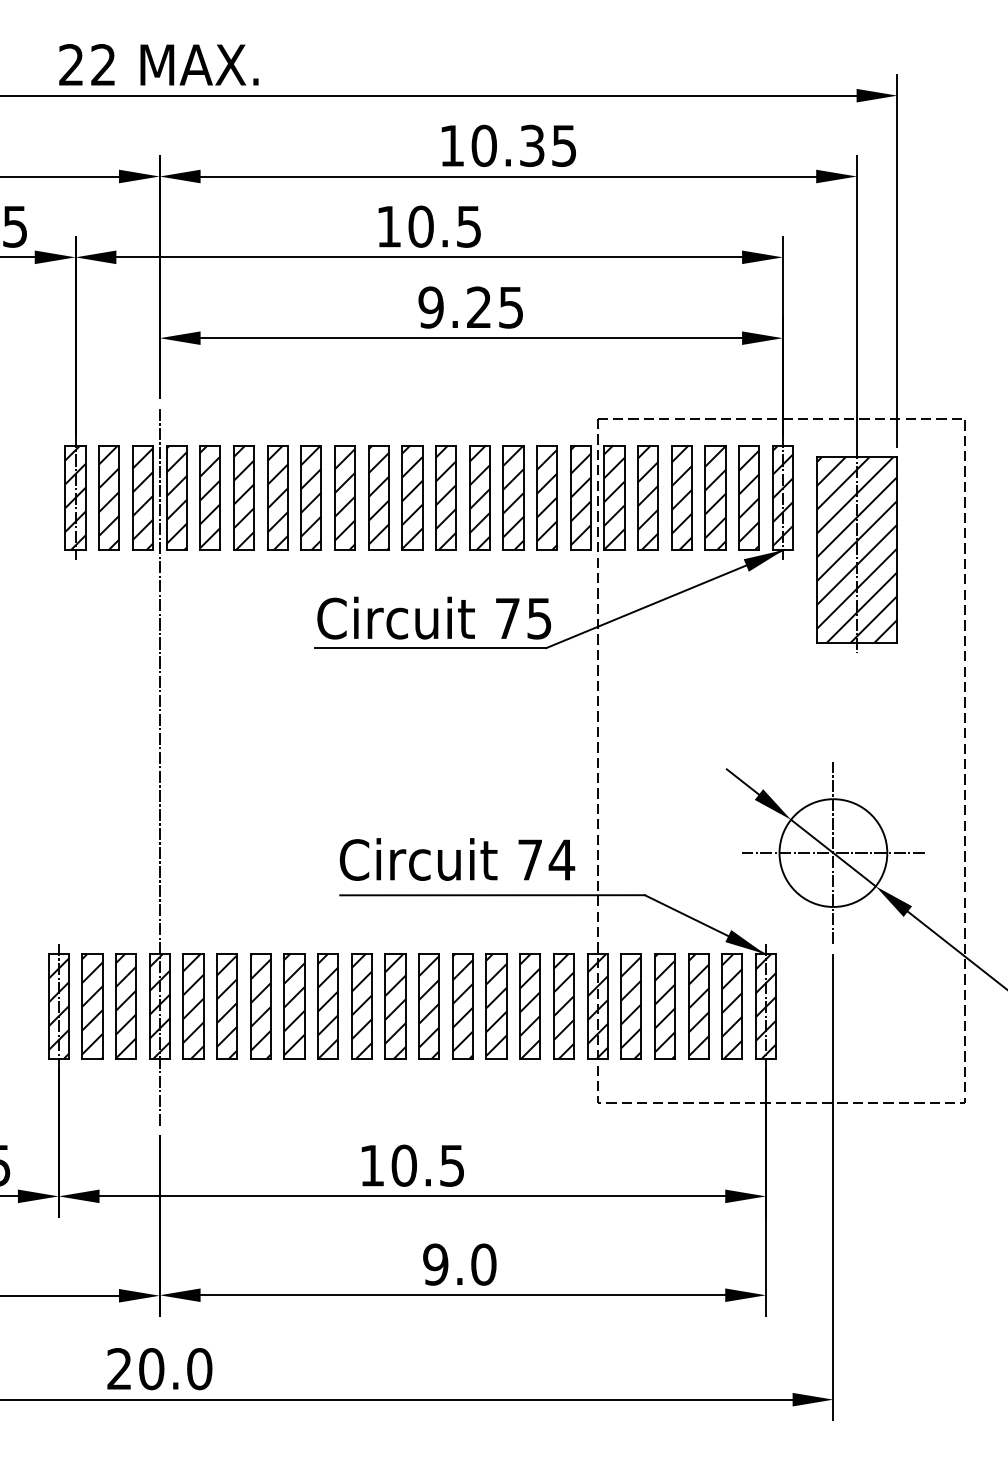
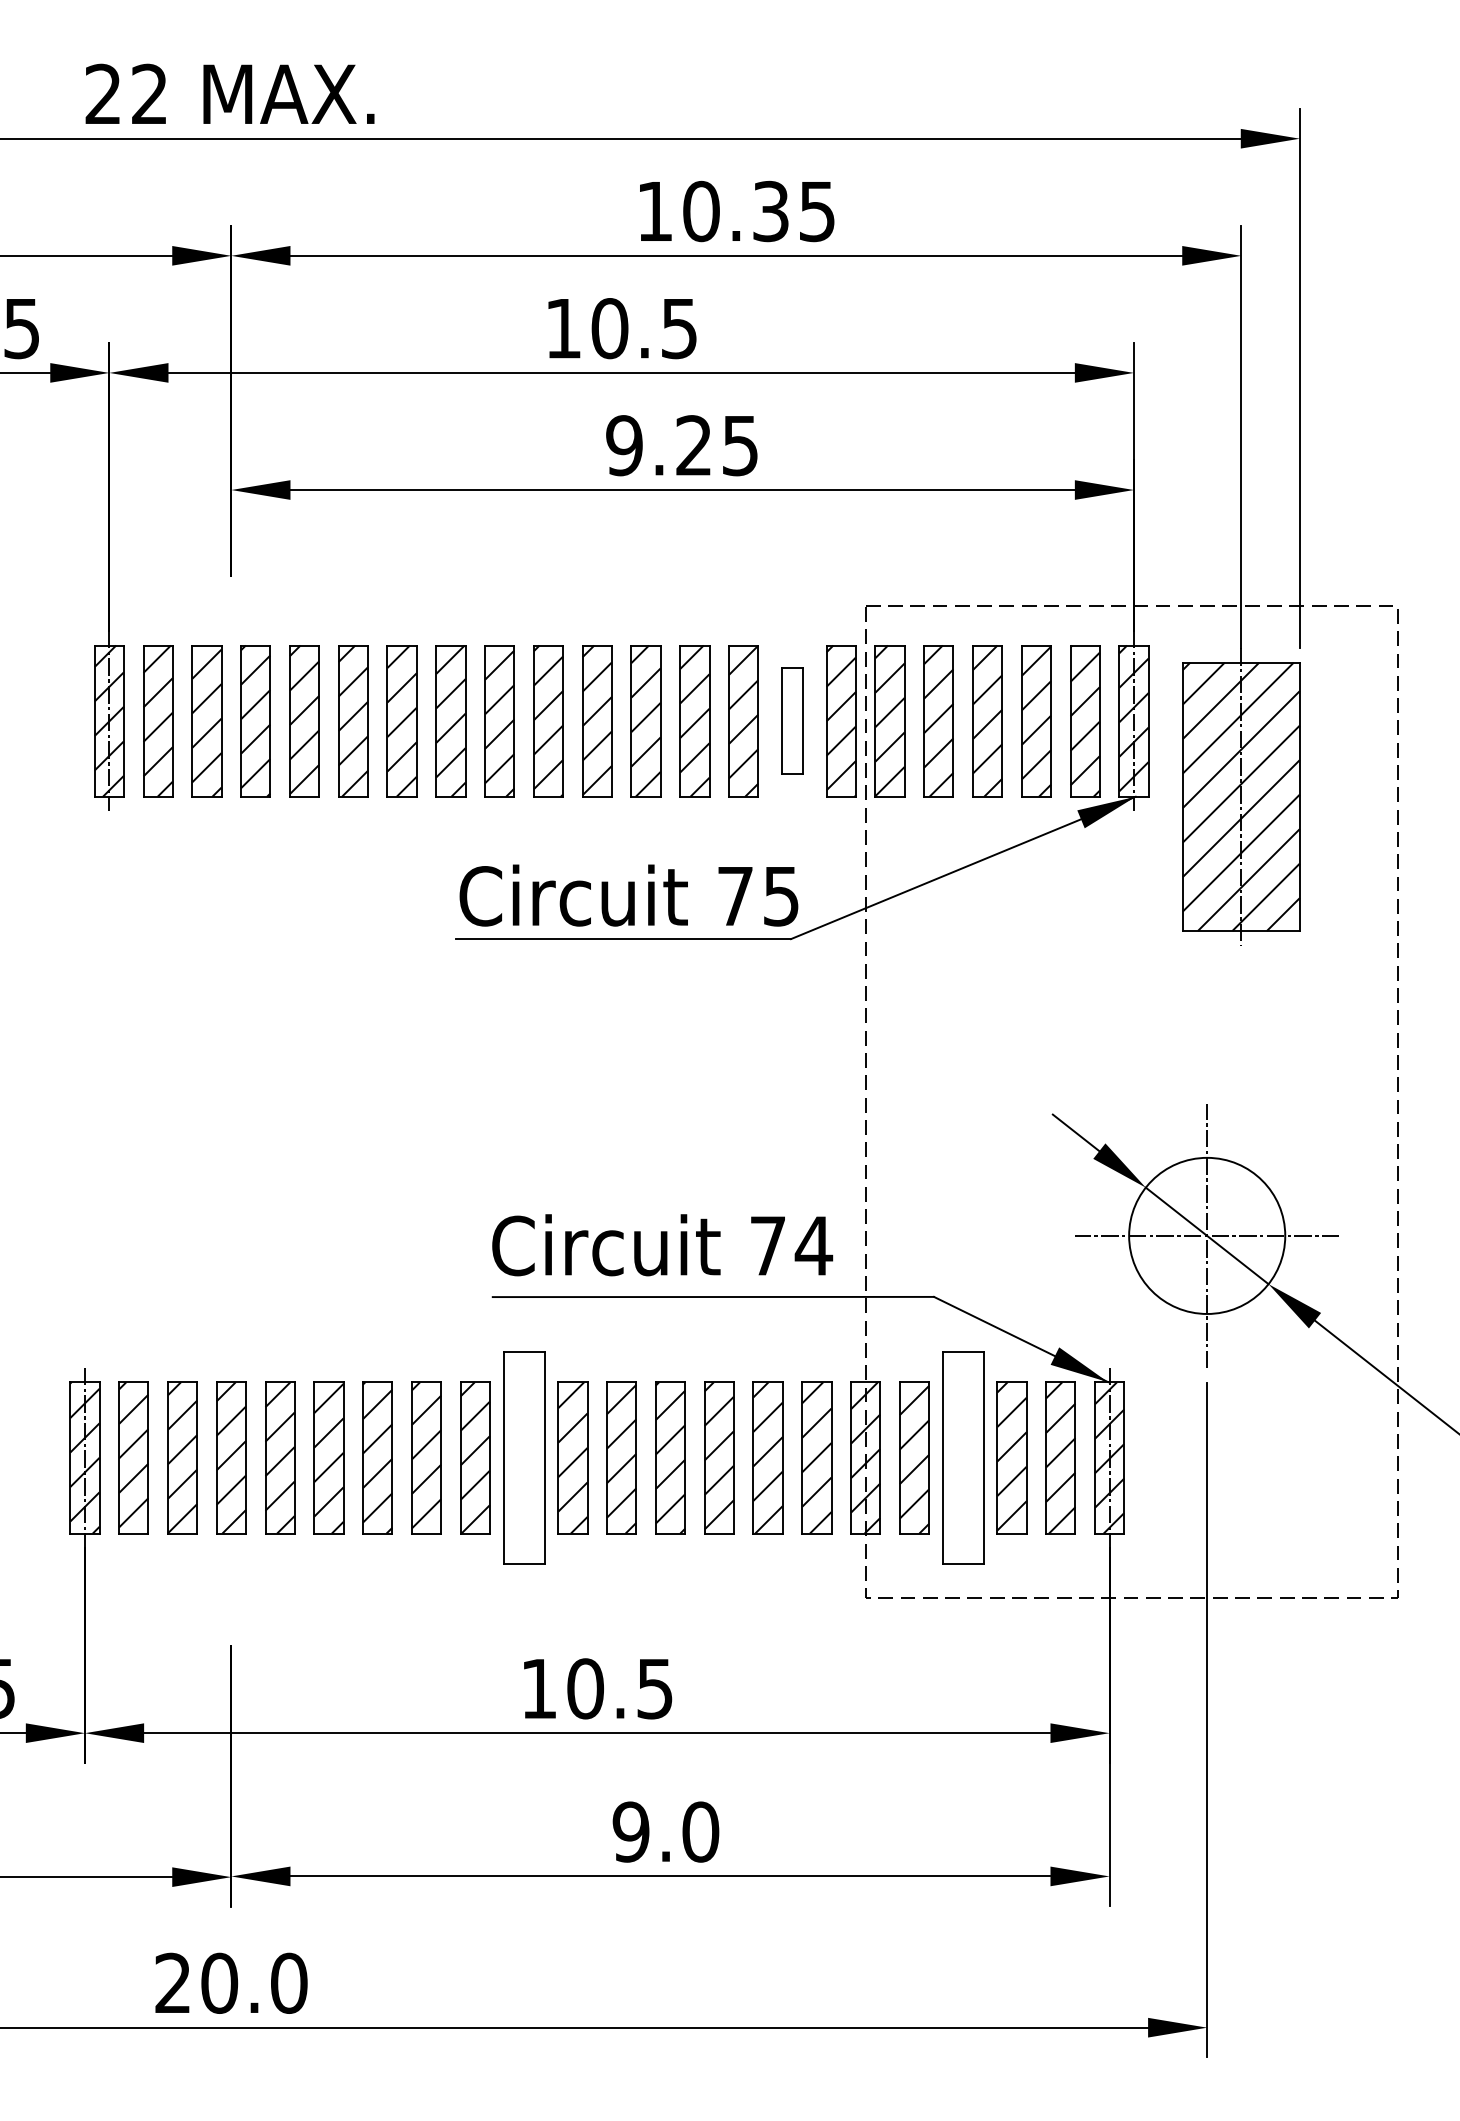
part: (546, 497) -> (791, 720), size x0.7
line: (159, 766) -> (230, 1110), removed
part: (361, 1006) -> (523, 1458), size x1.4
part: (664, 1006) -> (962, 1458), size x1.4

